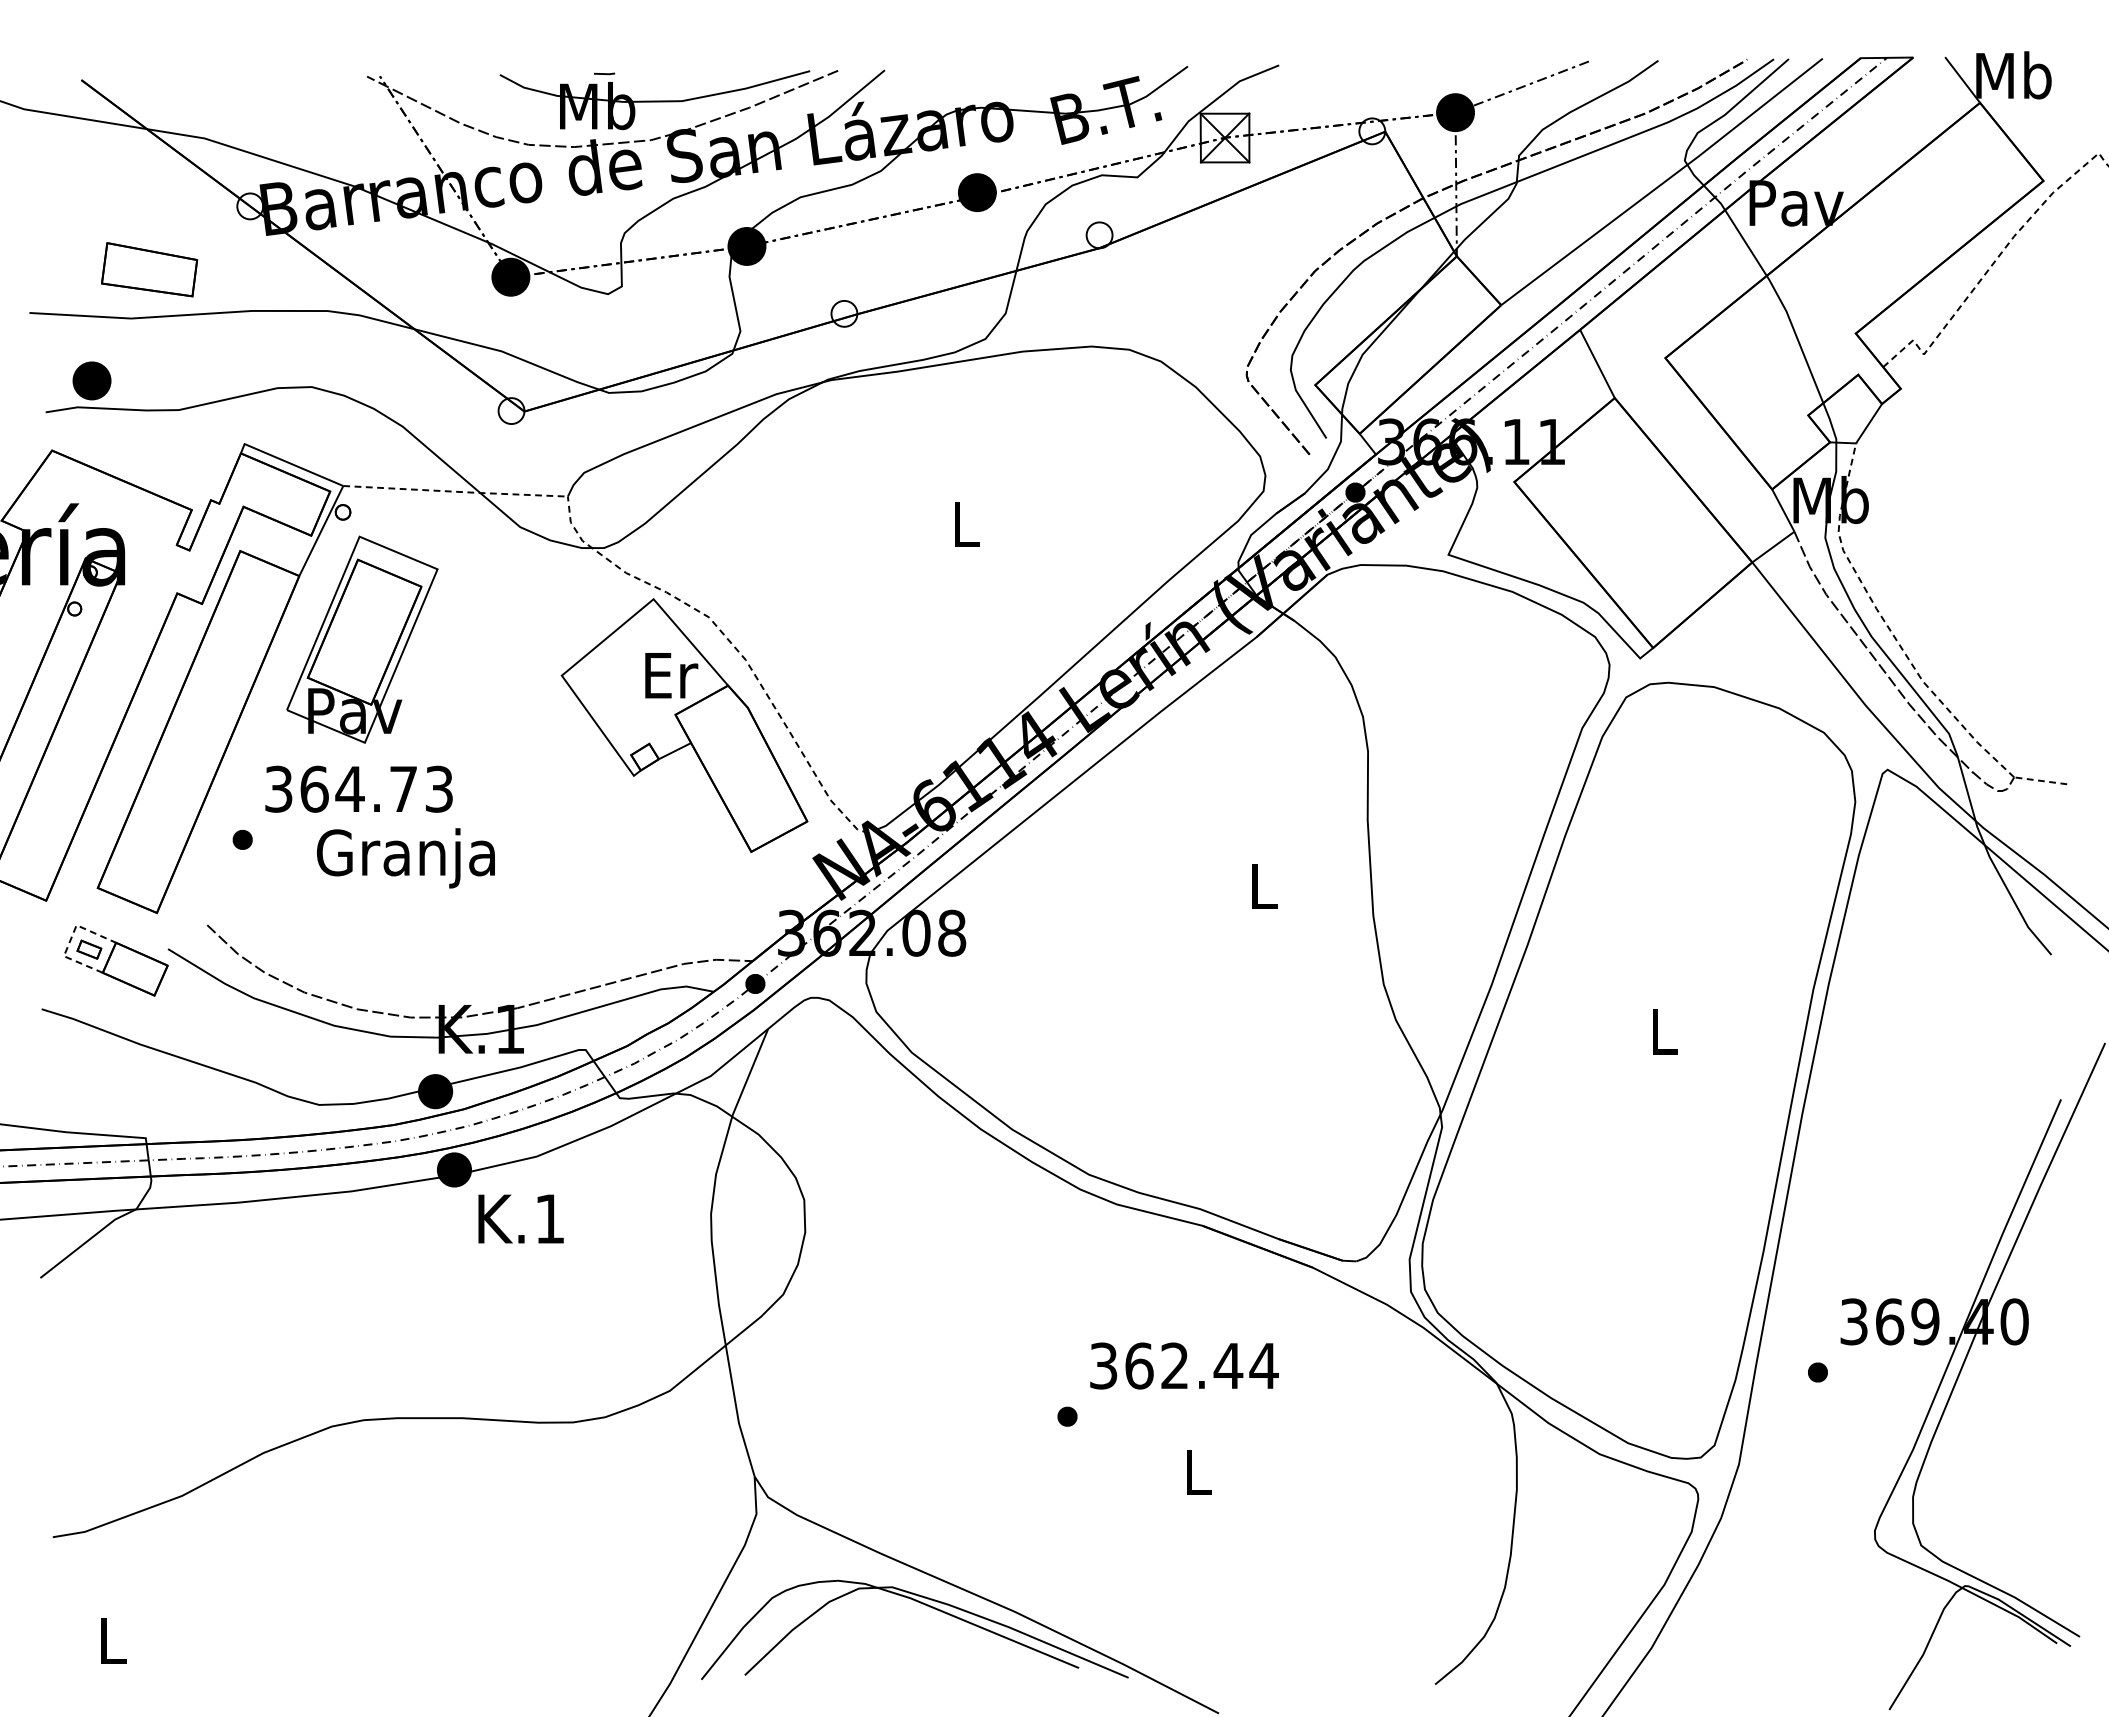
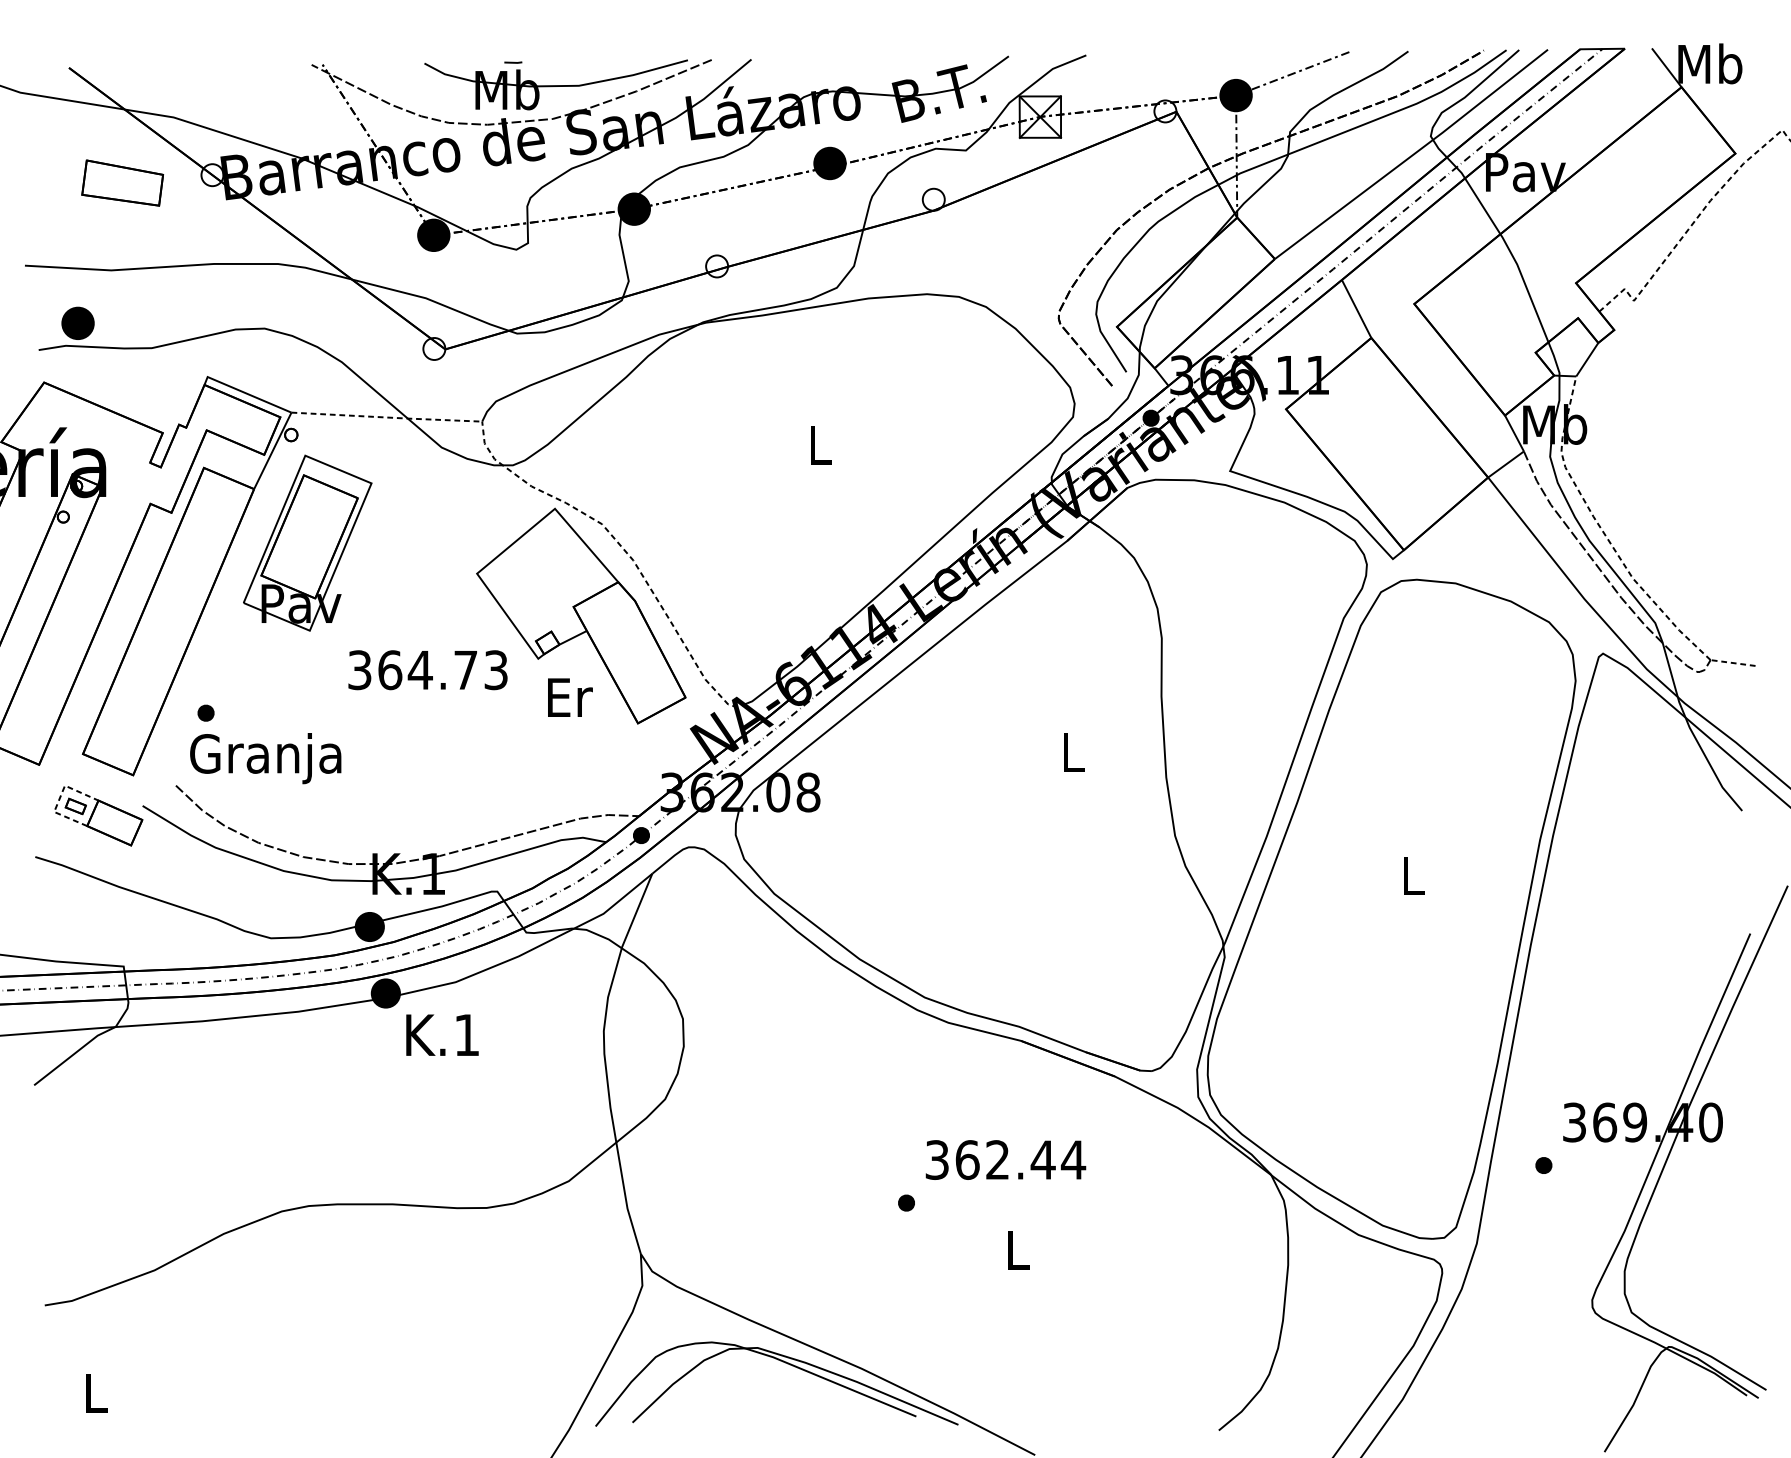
part: (149, 269) -> (122, 182), moved
text: (671, 675) -> (570, 697), moved
text: (358, 788) -> (427, 669), moved
text: (405, 858) -> (265, 758), moved

